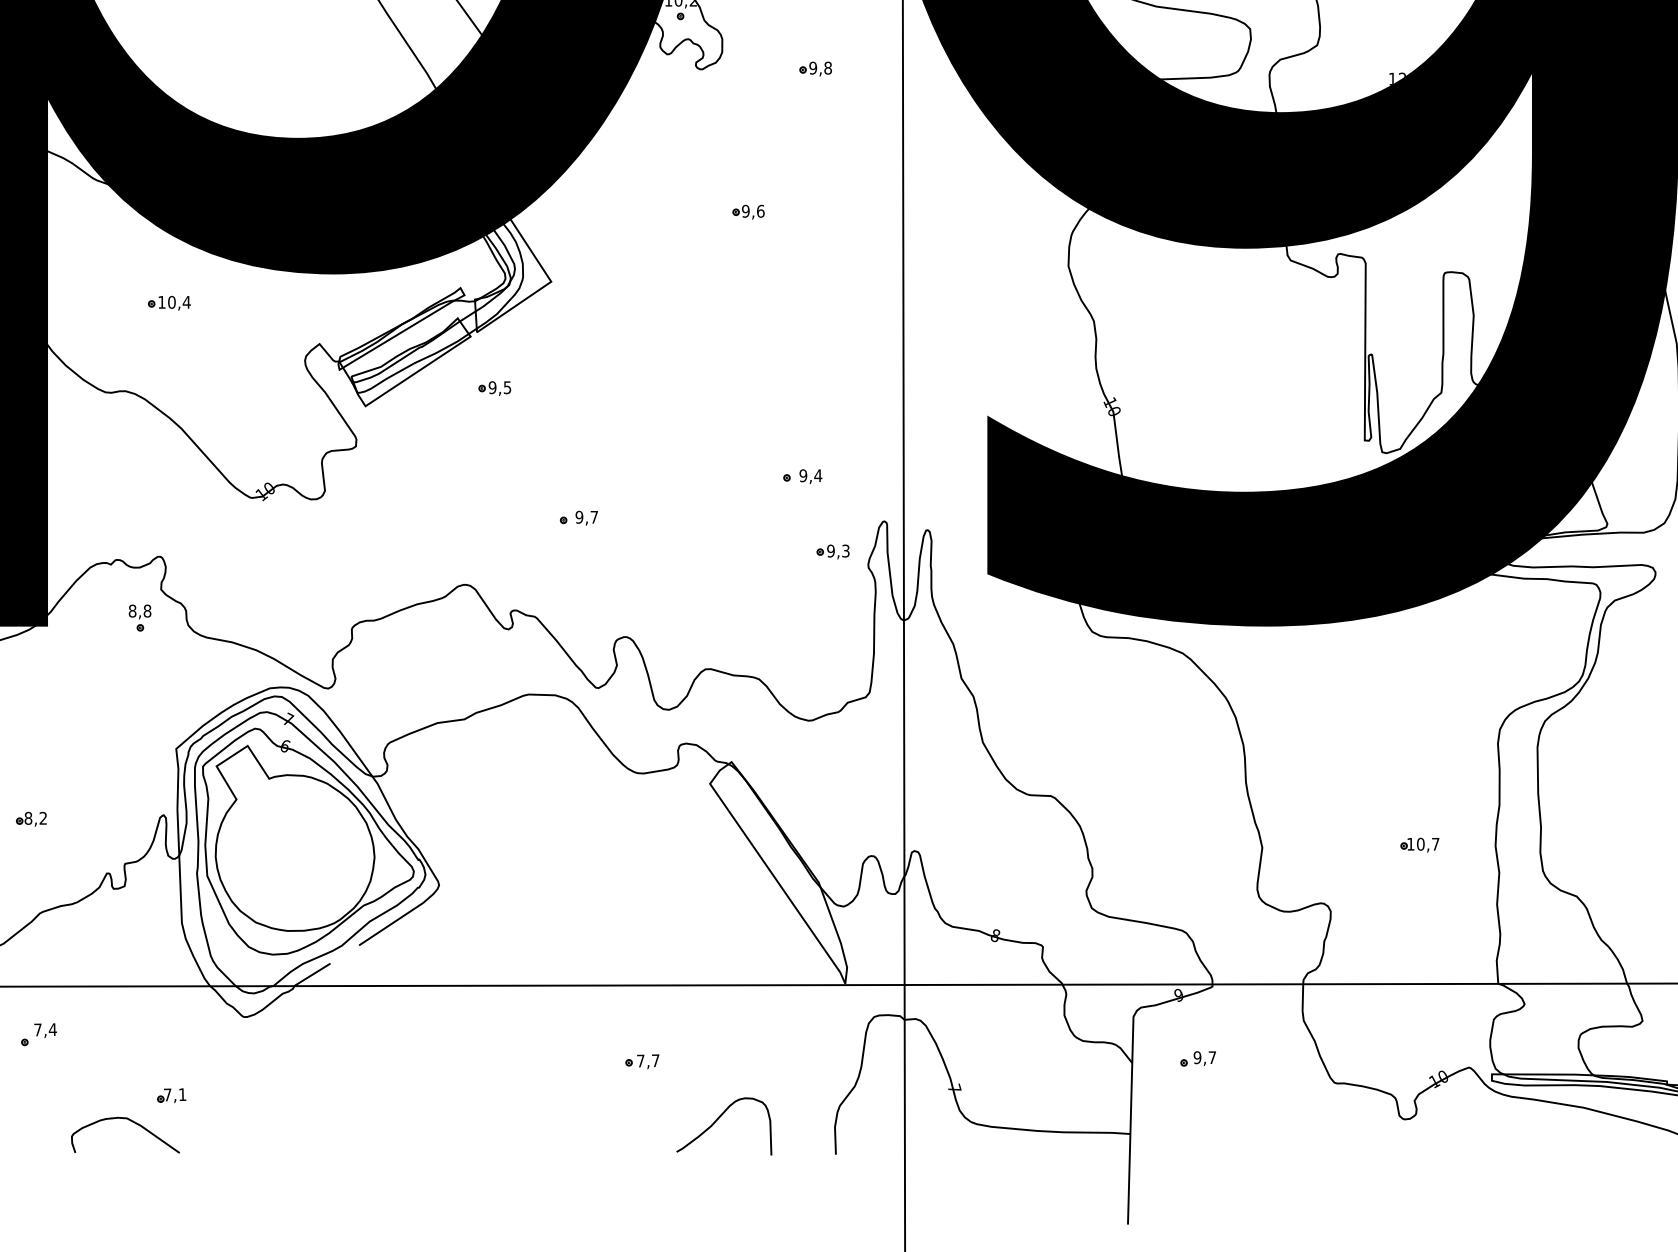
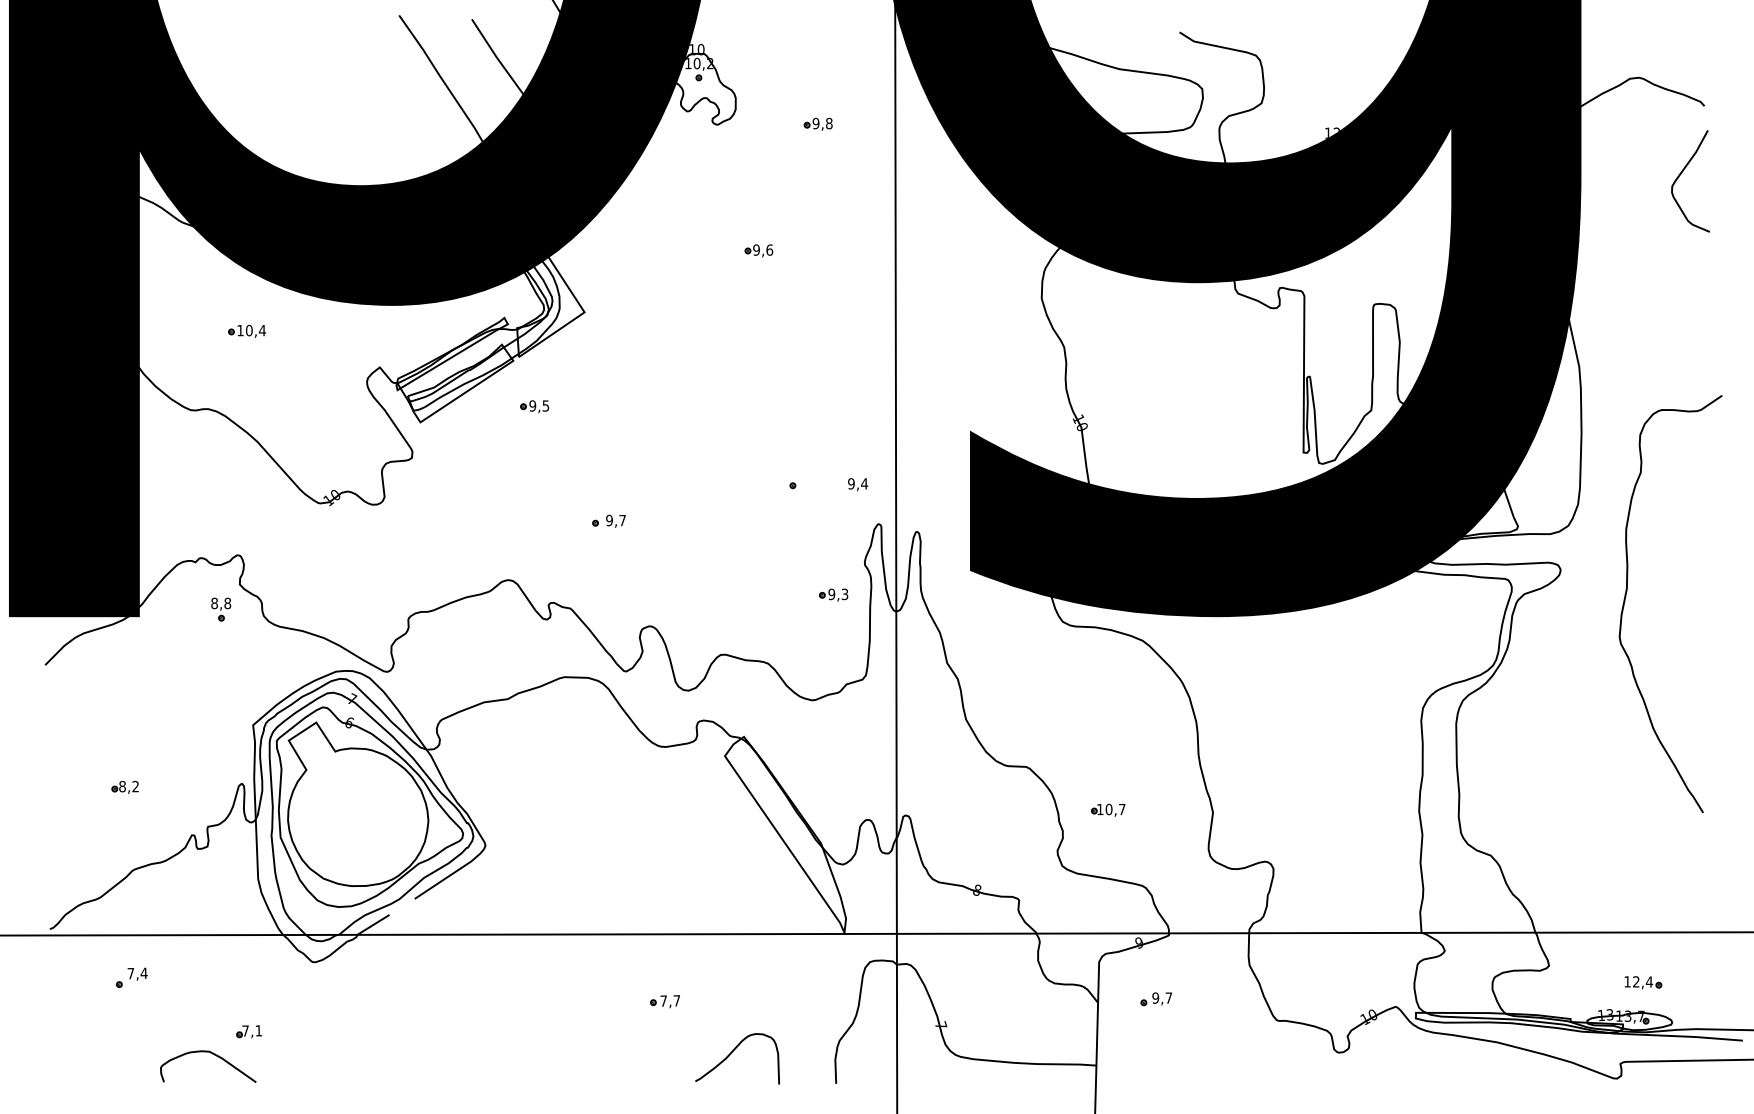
text: (811, 476) -> (858, 484), moved
part: (832, 551) -> (833, 594), moved
part: (1420, 844) -> (1108, 809), moved

